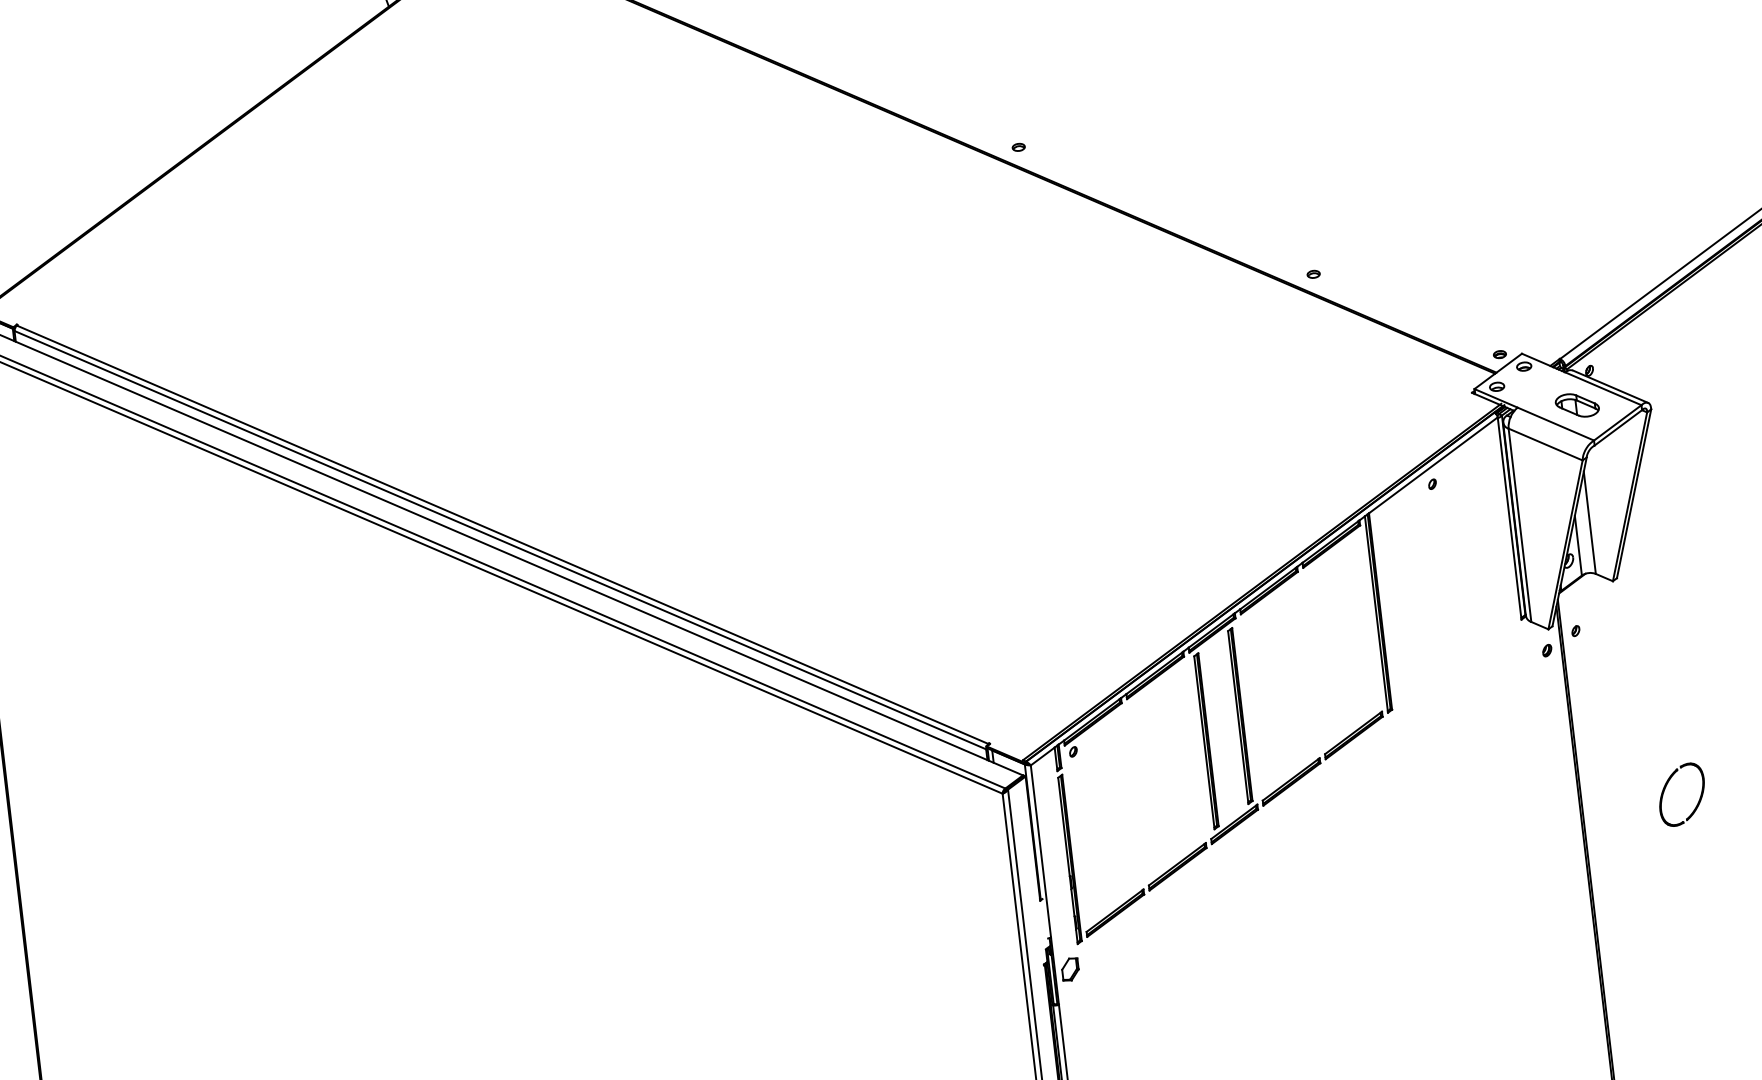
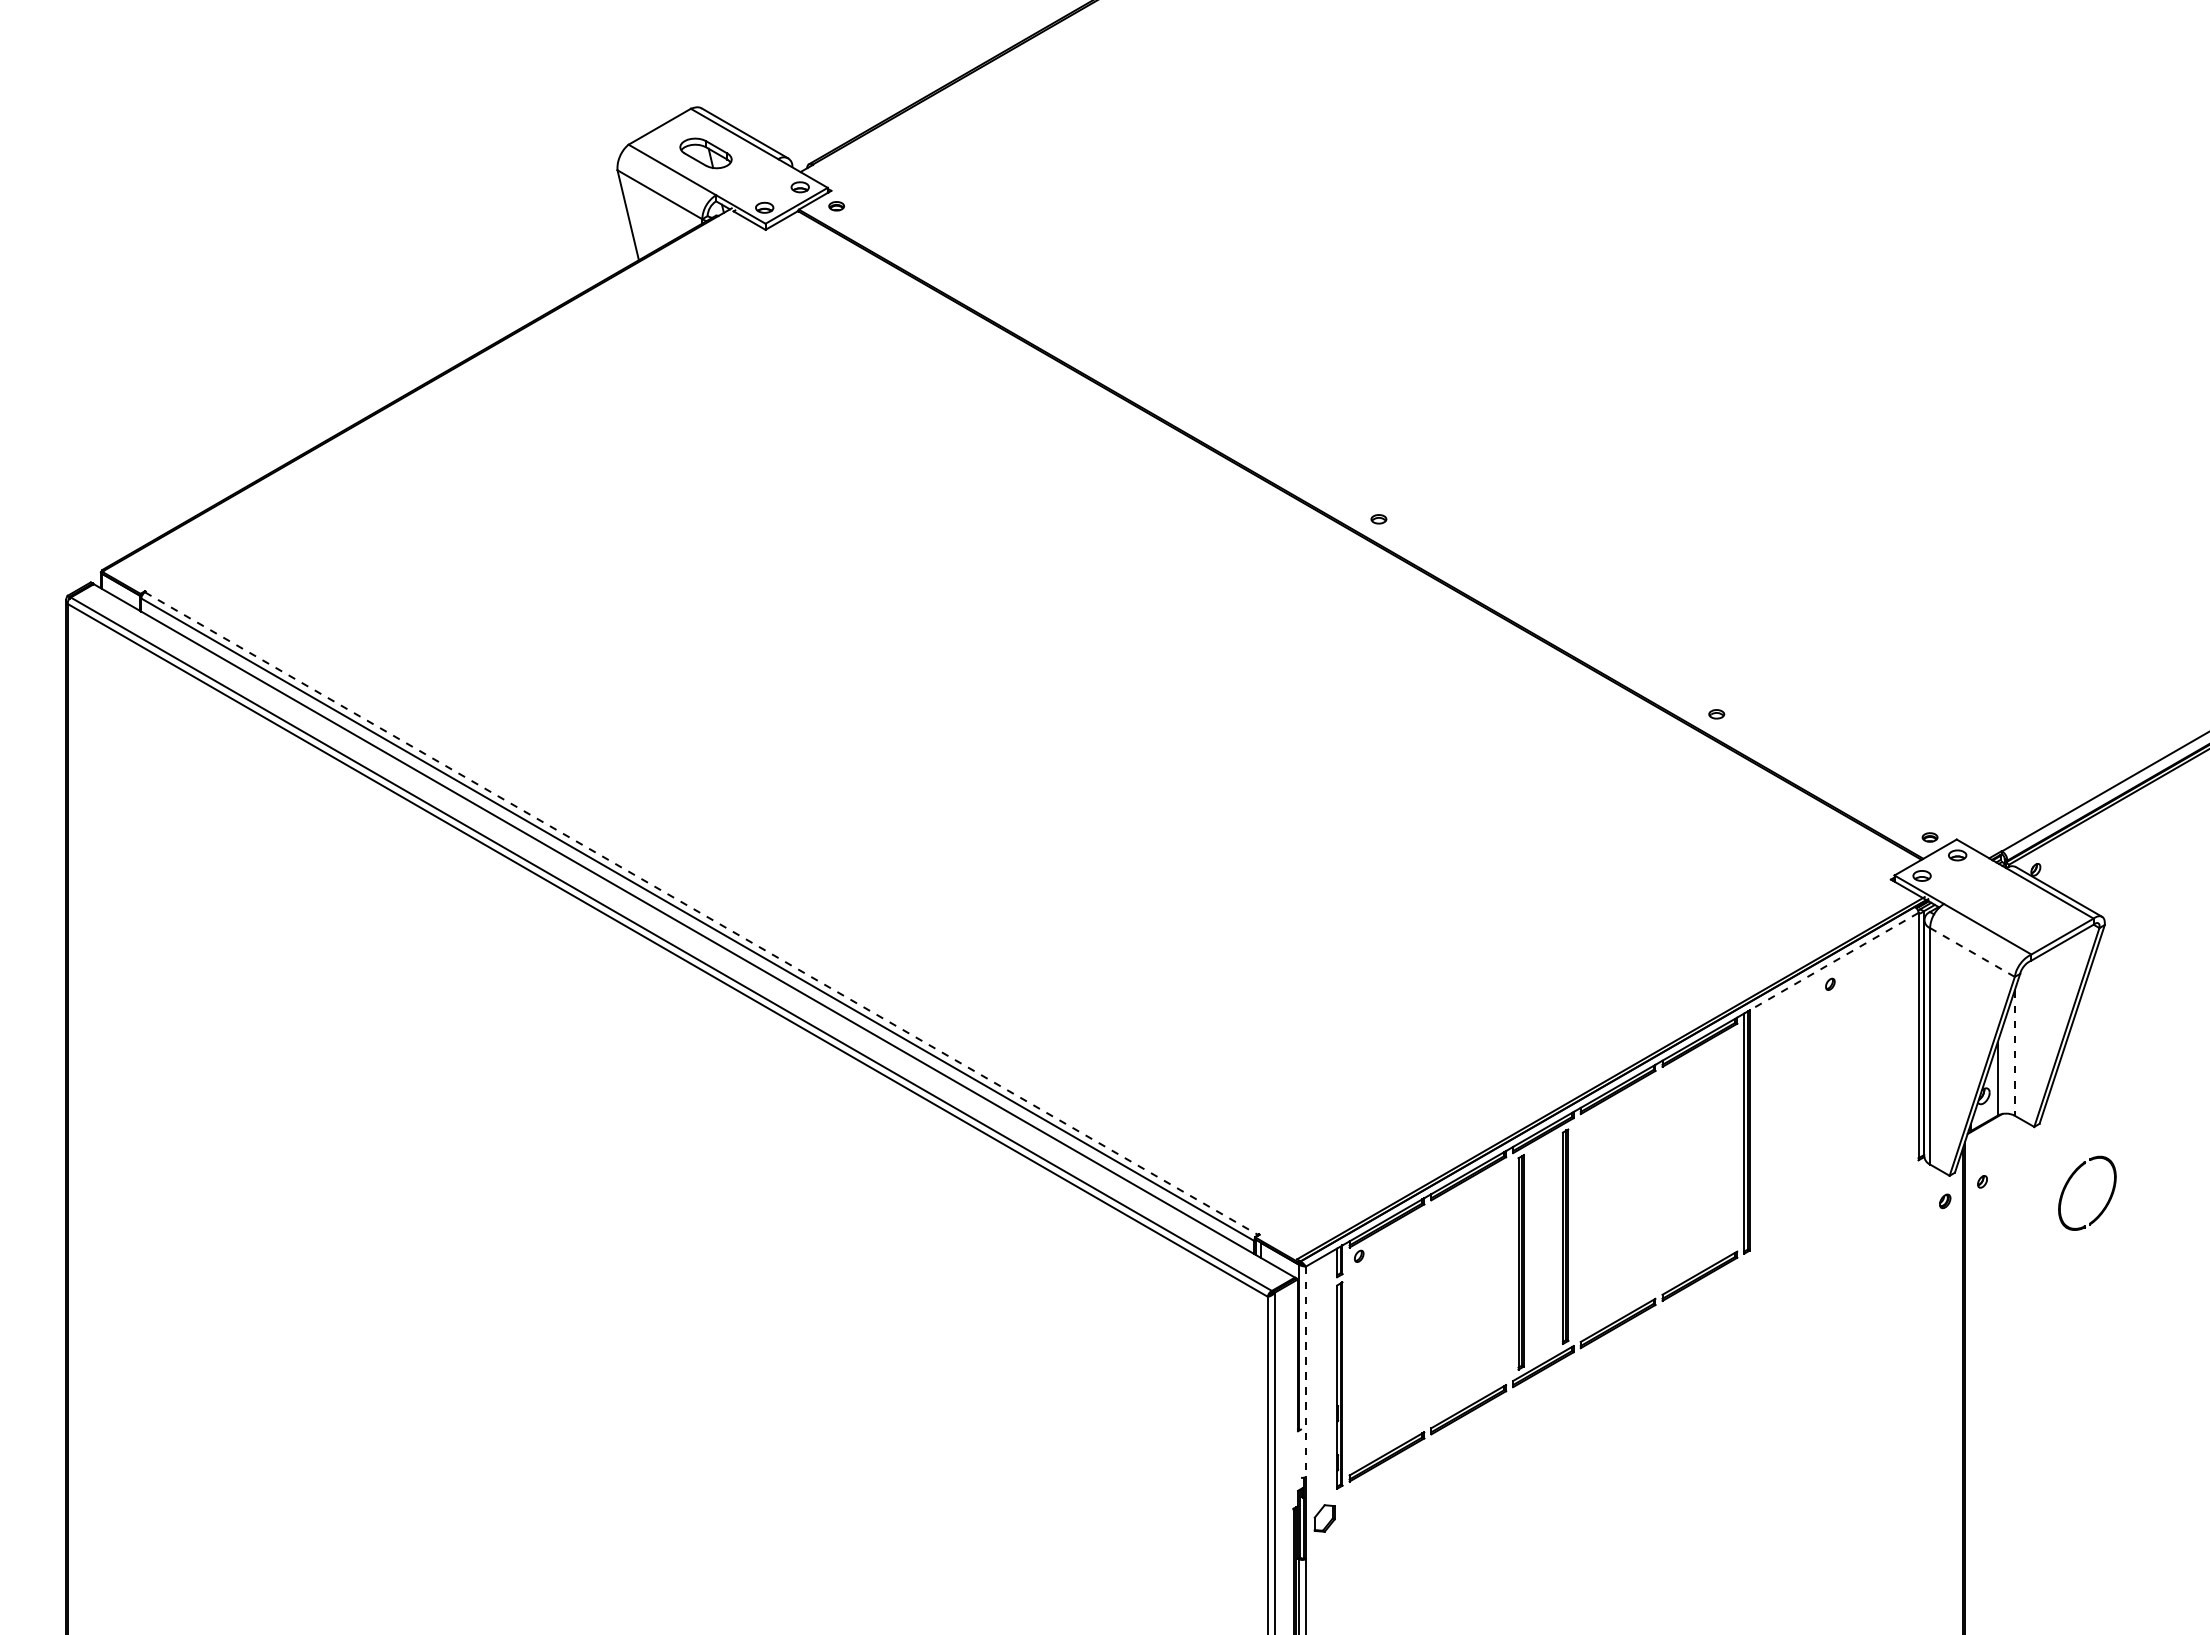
part: (1576, 405) -> (2015, 909), removed
line: (1545, 444) -> (1972, 952), solid -> dashed
line: (1432, 465) -> (1833, 961), solid -> dashed
line: (1589, 523) -> (2014, 1053), solid -> dashed
line: (502, 534) -> (701, 913), solid -> dashed
part: (1666, 785) -> (2070, 1180), moved
line: (1040, 852) -> (1305, 1372), solid -> dashed

